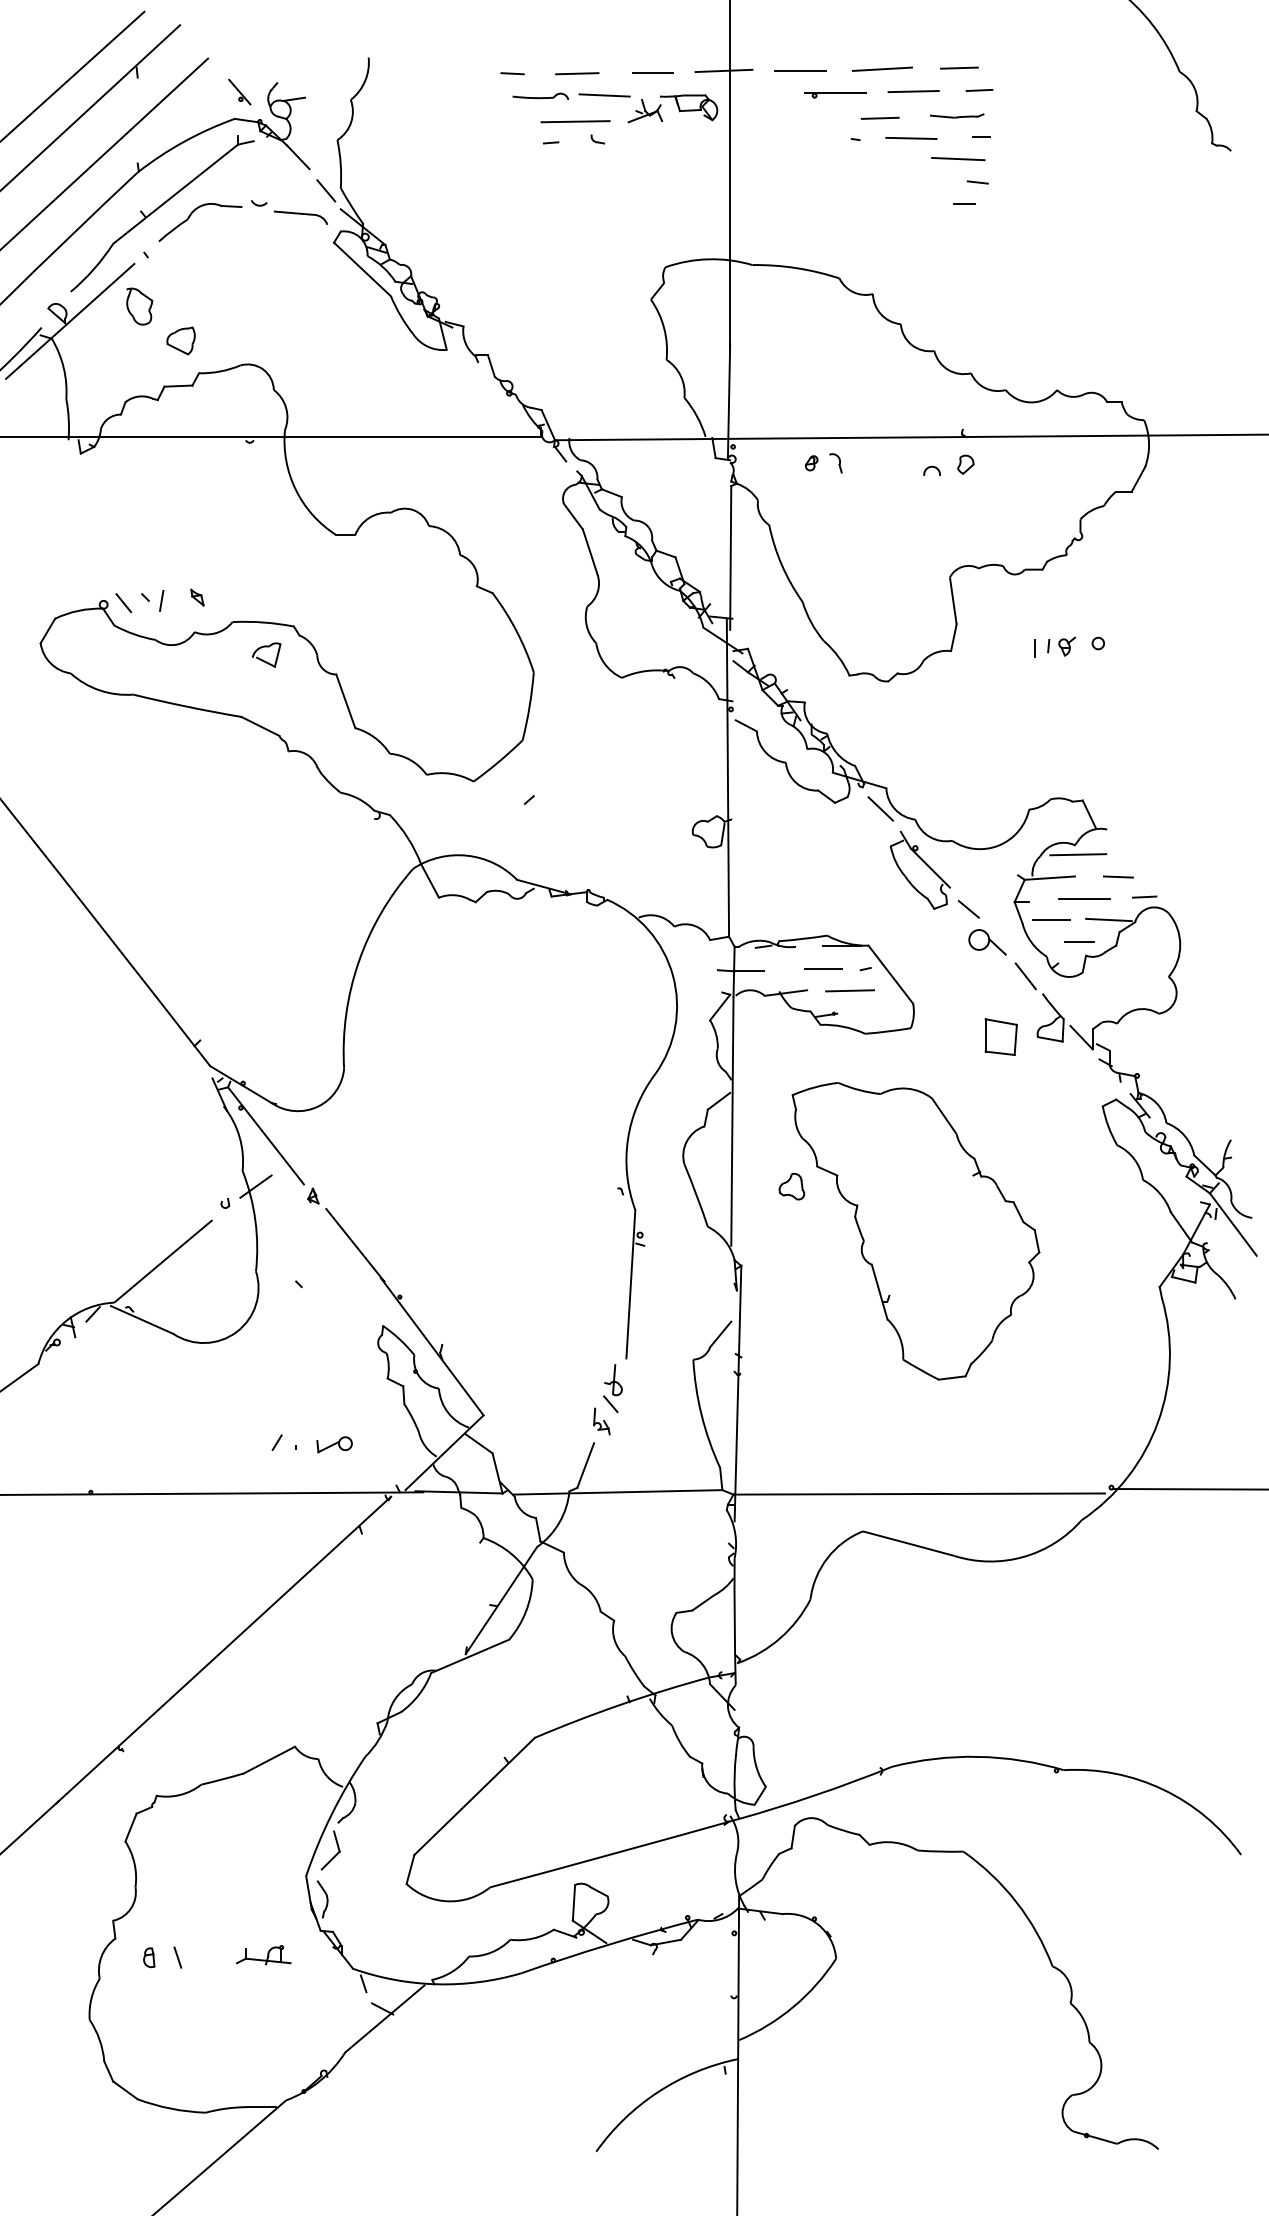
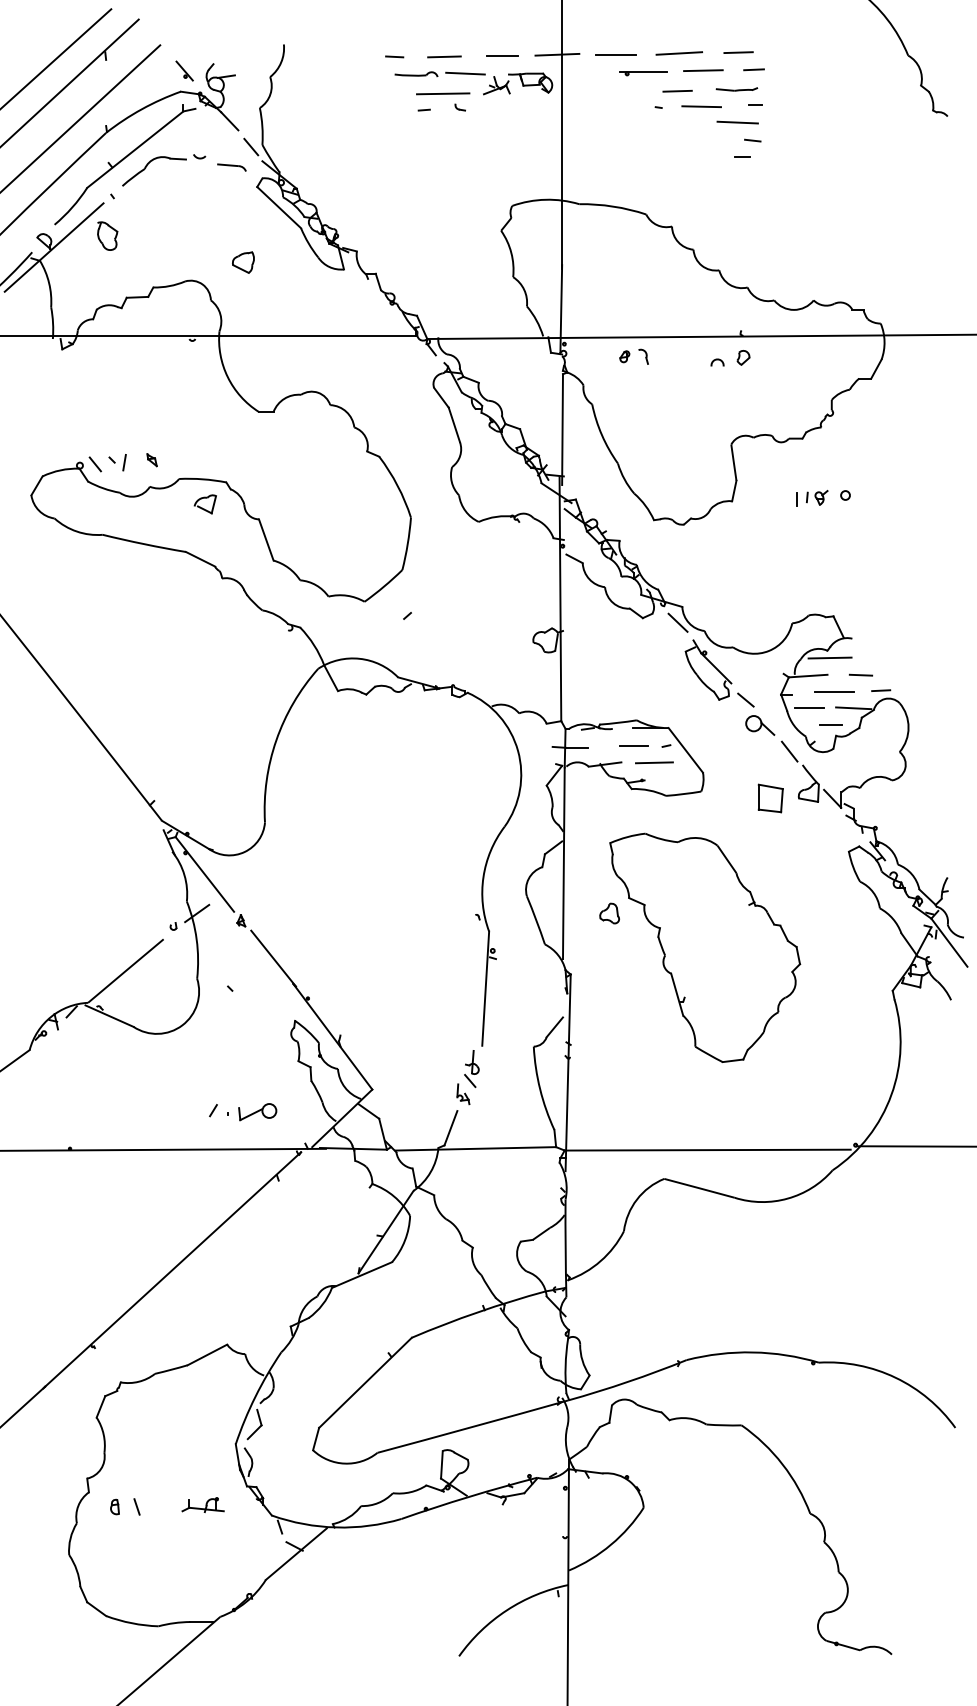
part: (300, 217) -> (231, 167), size x0.7
part: (180, 340) -> (242, 262), moved
part: (334, 1444) -> (257, 1112), size x1.4

